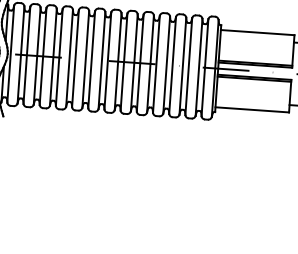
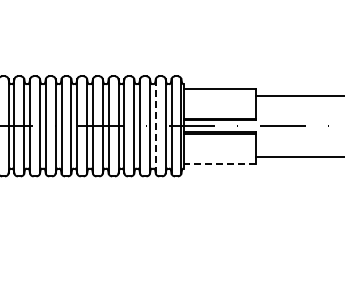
line: (188, 66) -> (155, 126), solid -> dashed
line: (252, 109) -> (220, 163), solid -> dashed

